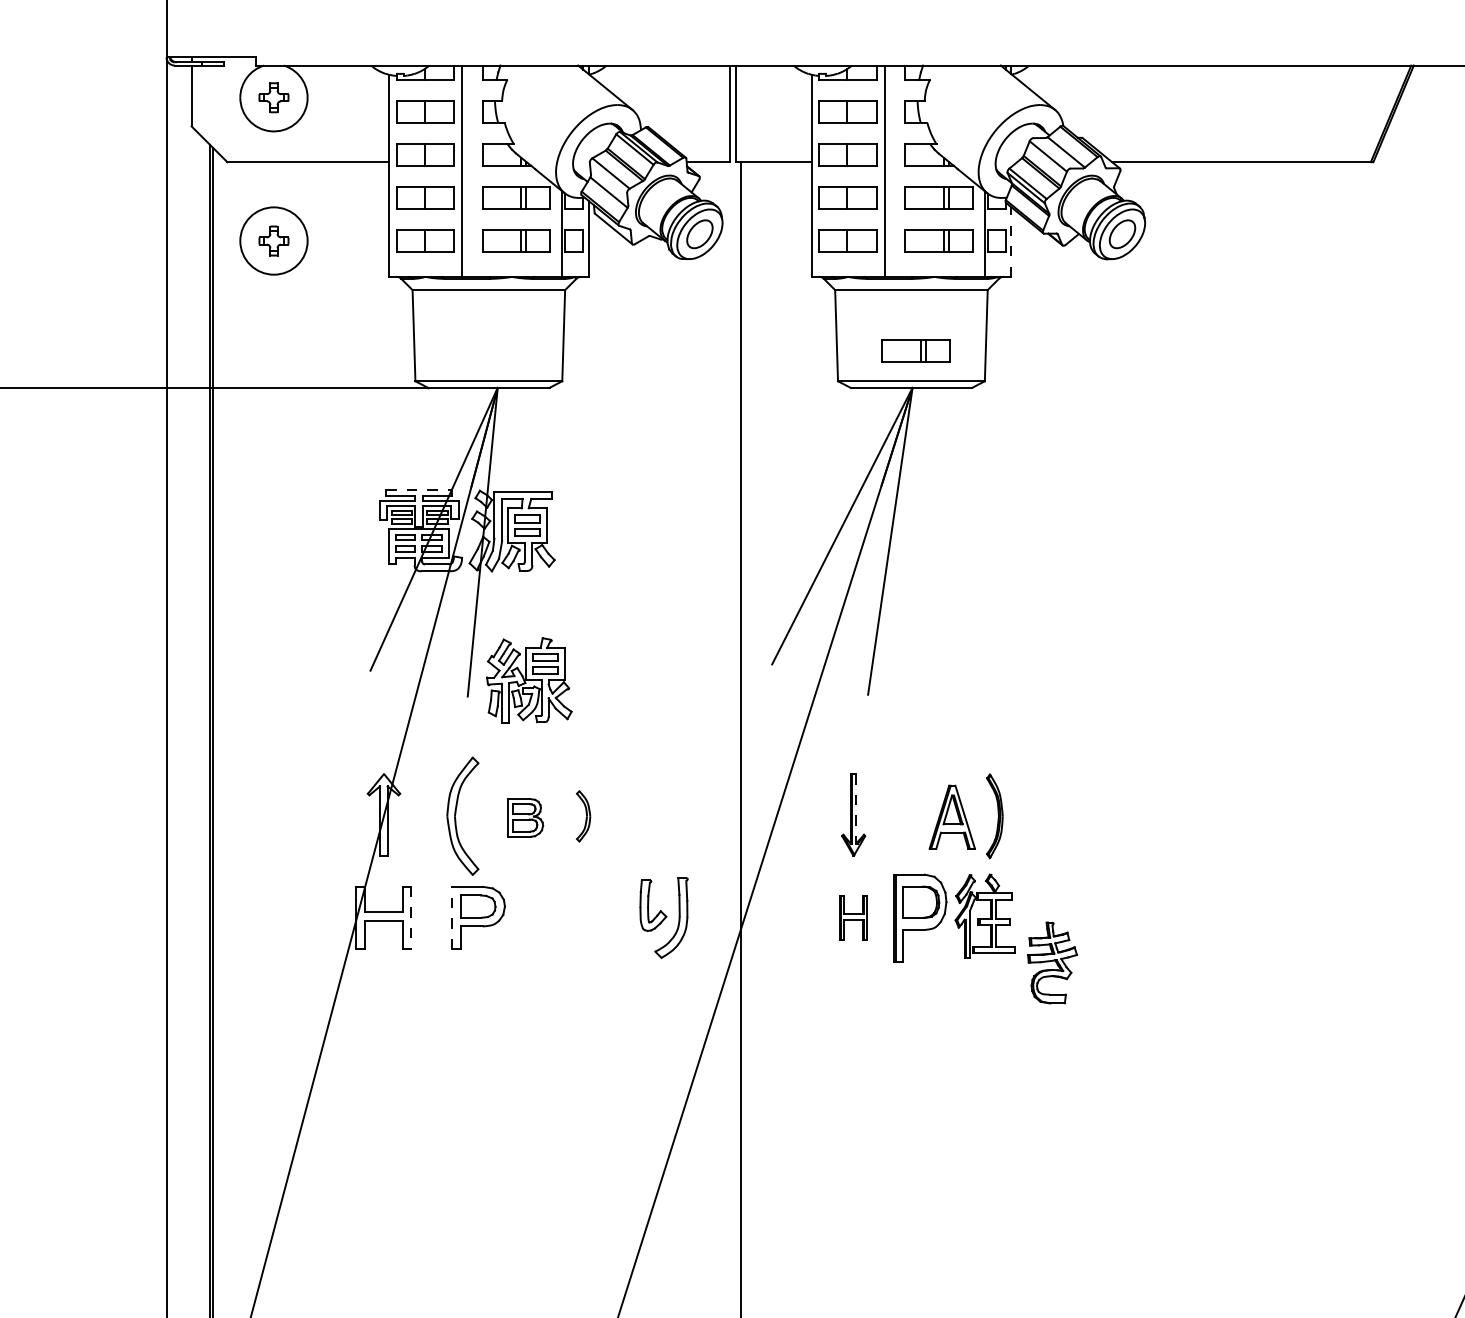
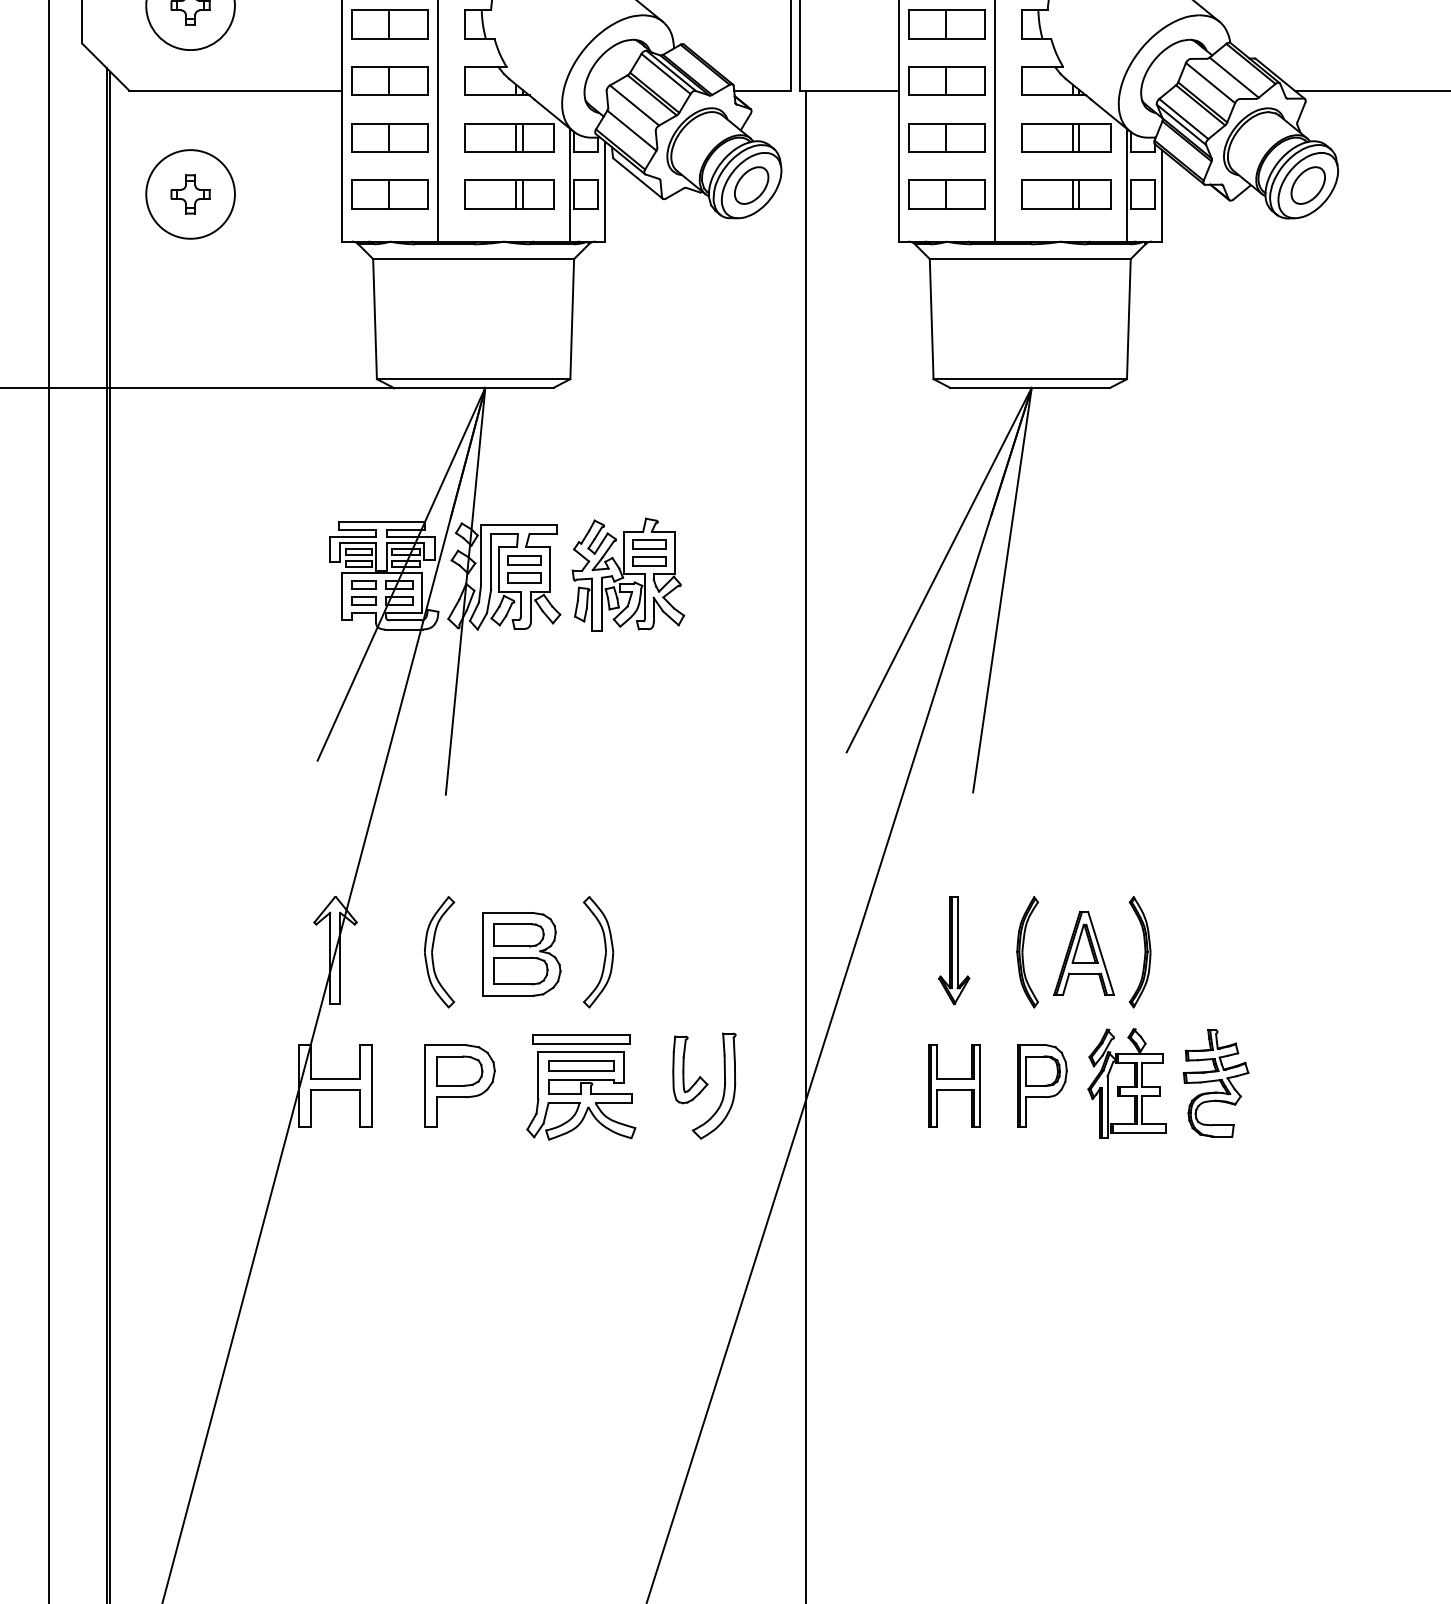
line: (1011, 242) -> (1162, 196), dashed -> solid
part: (915, 350) -> (1035, 338), removed
line: (419, 489) -> (382, 521), dashed -> solid
part: (529, 680) -> (628, 574), moved
line: (856, 809) -> (957, 943), dashed -> solid
part: (462, 816) -> (438, 952), size x0.71
part: (583, 816) -> (598, 952), size x1.67
part: (909, 816) -> (1027, 952), added
part: (525, 817) -> (521, 953), size x1.67
line: (452, 917) -> (425, 1085), dashed -> solid
part: (853, 917) -> (953, 1085), size x1.43
part: (920, 917) -> (1042, 1085), size x0.71
line: (411, 918) -> (371, 1086), dashed -> solid
part: (570, 918) -> (581, 1086), added
part: (1052, 962) -> (1216, 1082), moved

